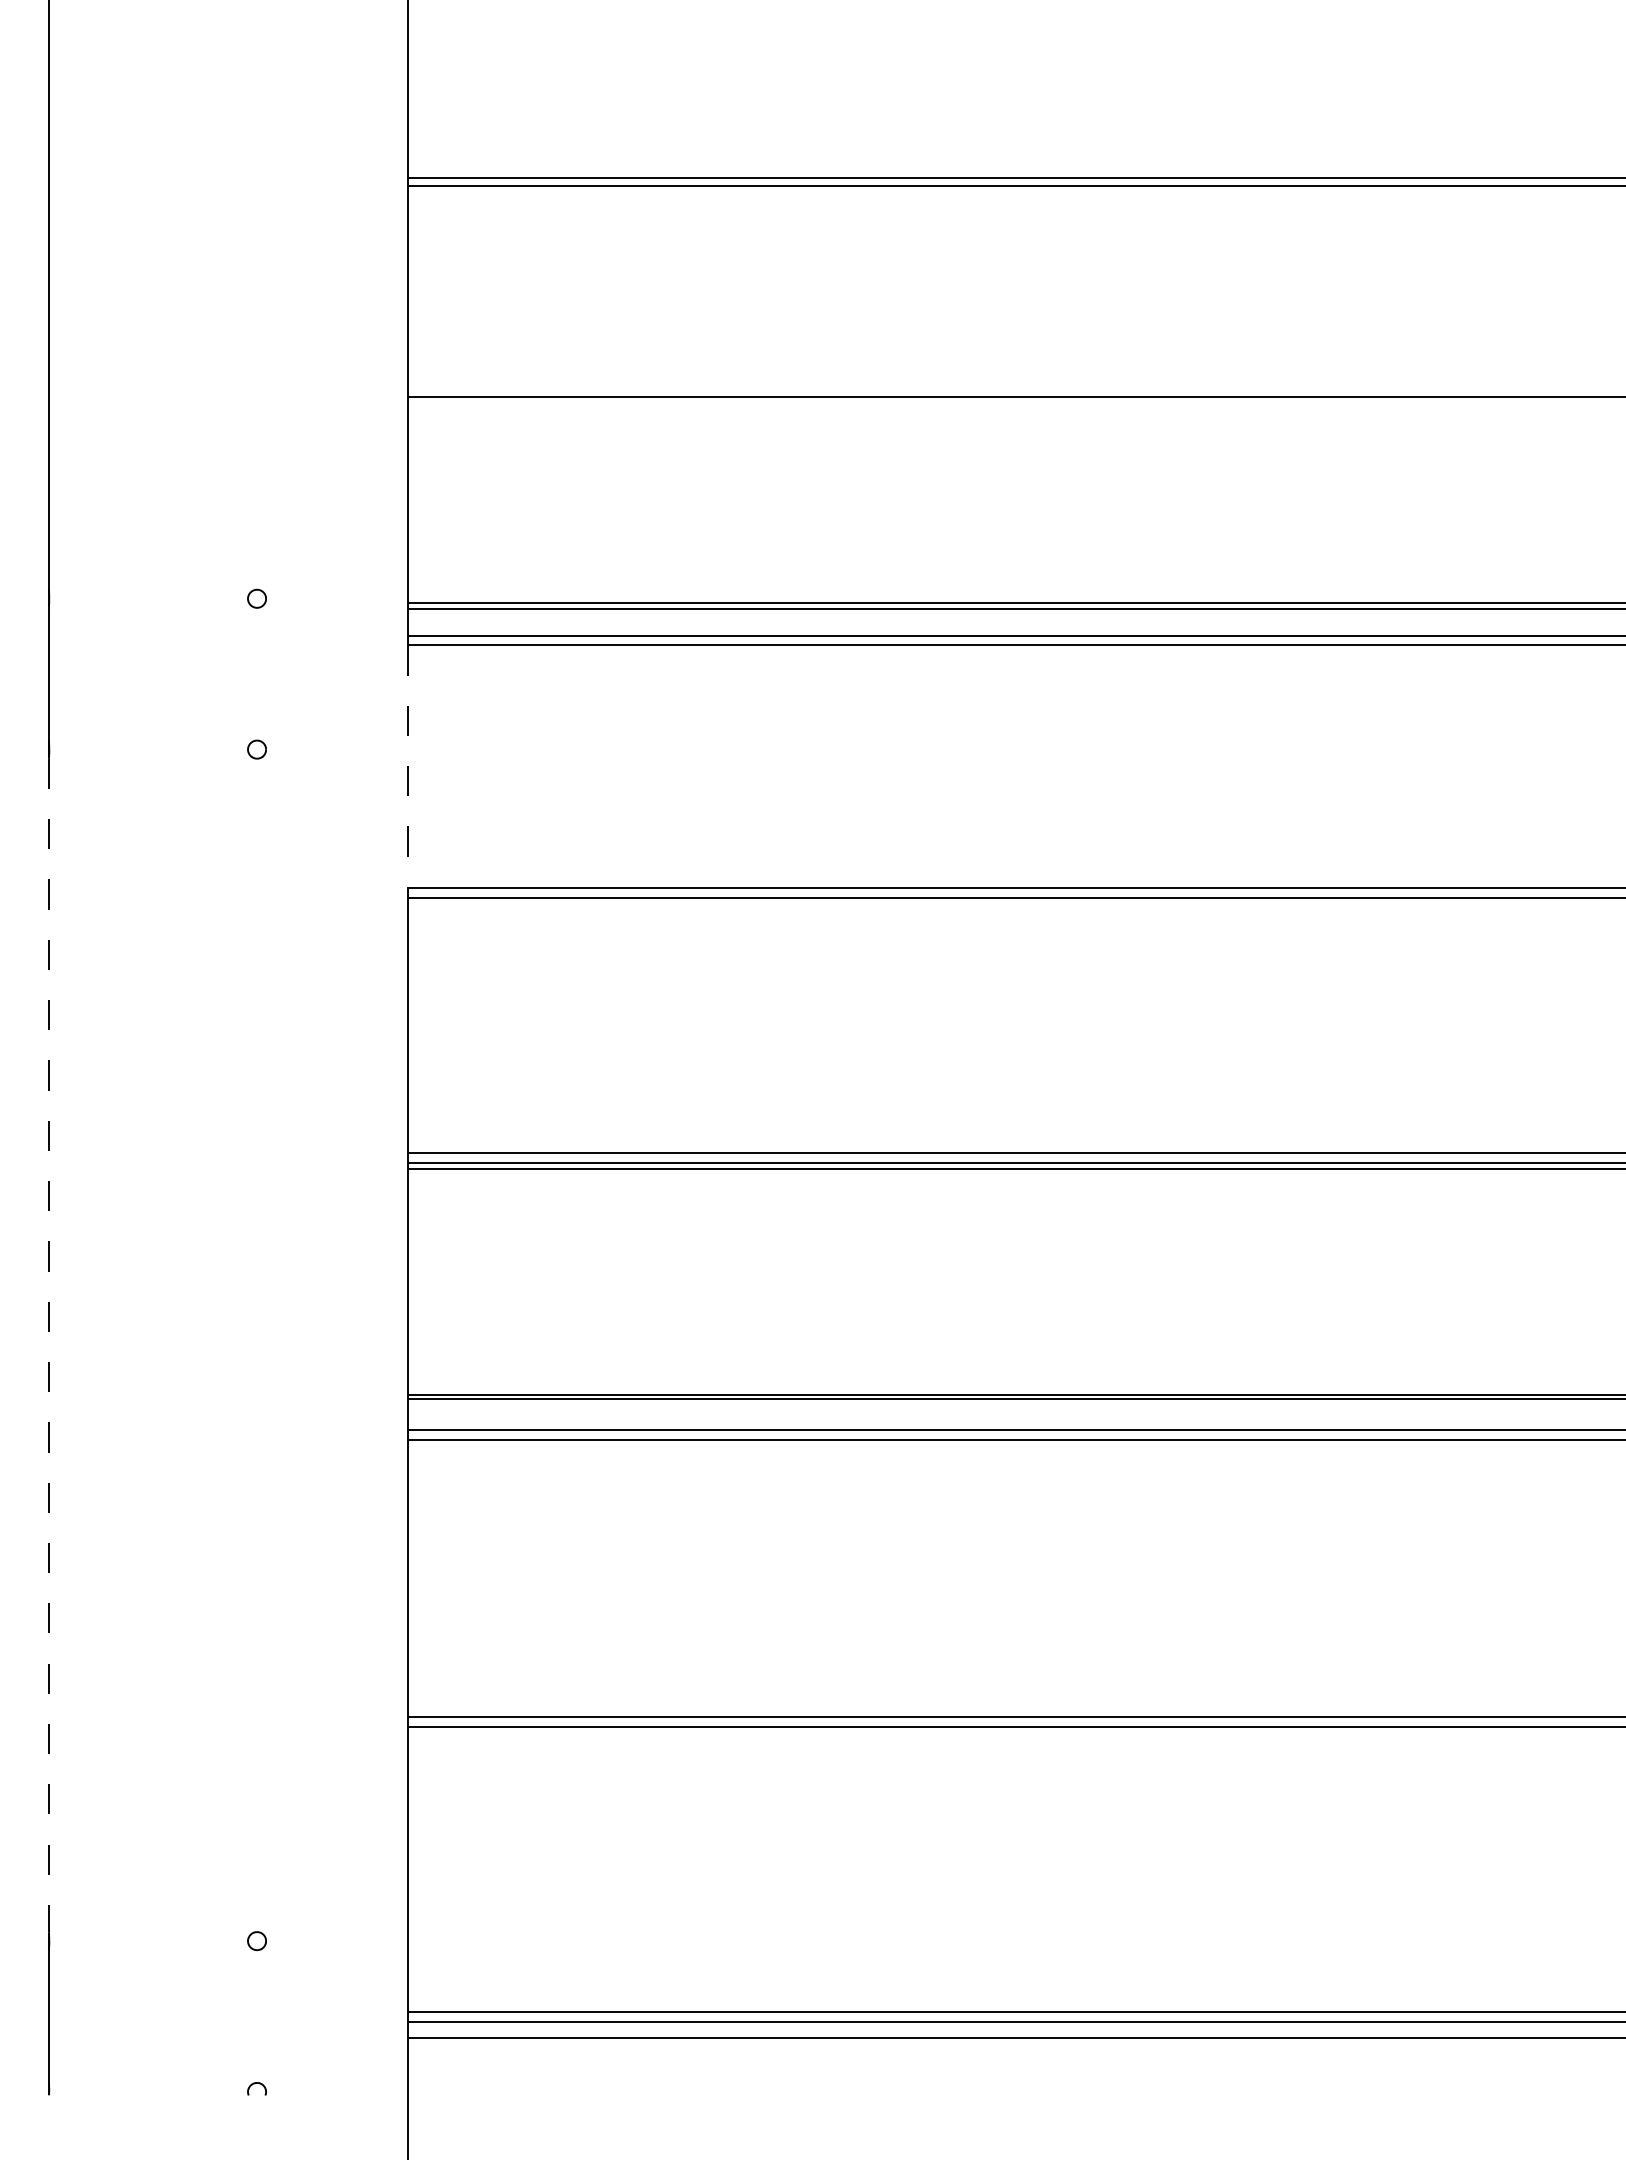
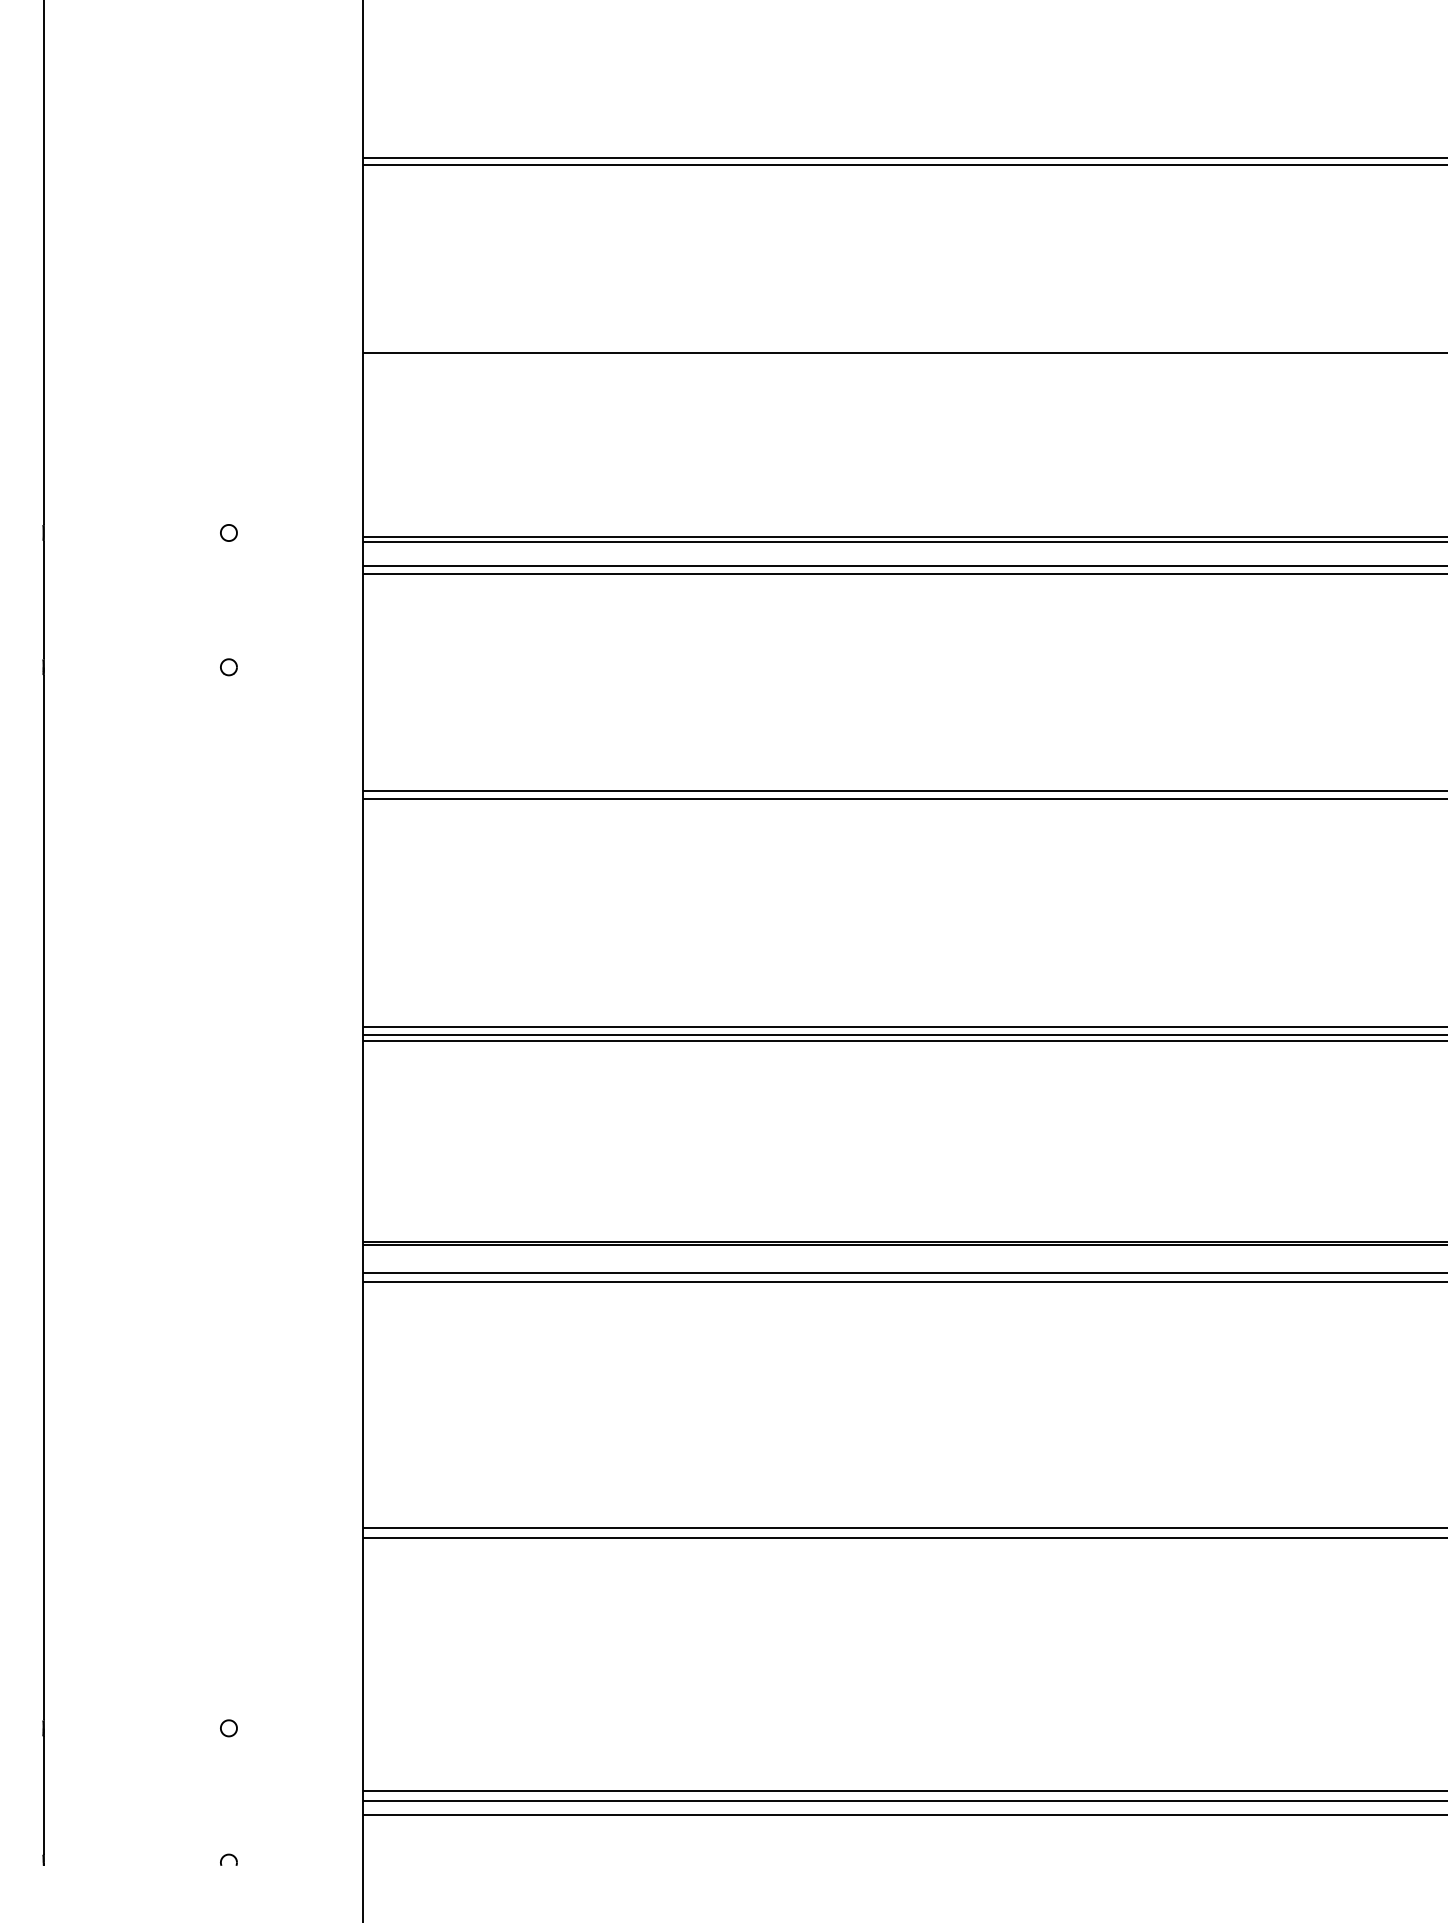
line: (407, 767) -> (362, 683), dashed -> solid
line: (48, 1345) -> (43, 1197), dashed -> solid

